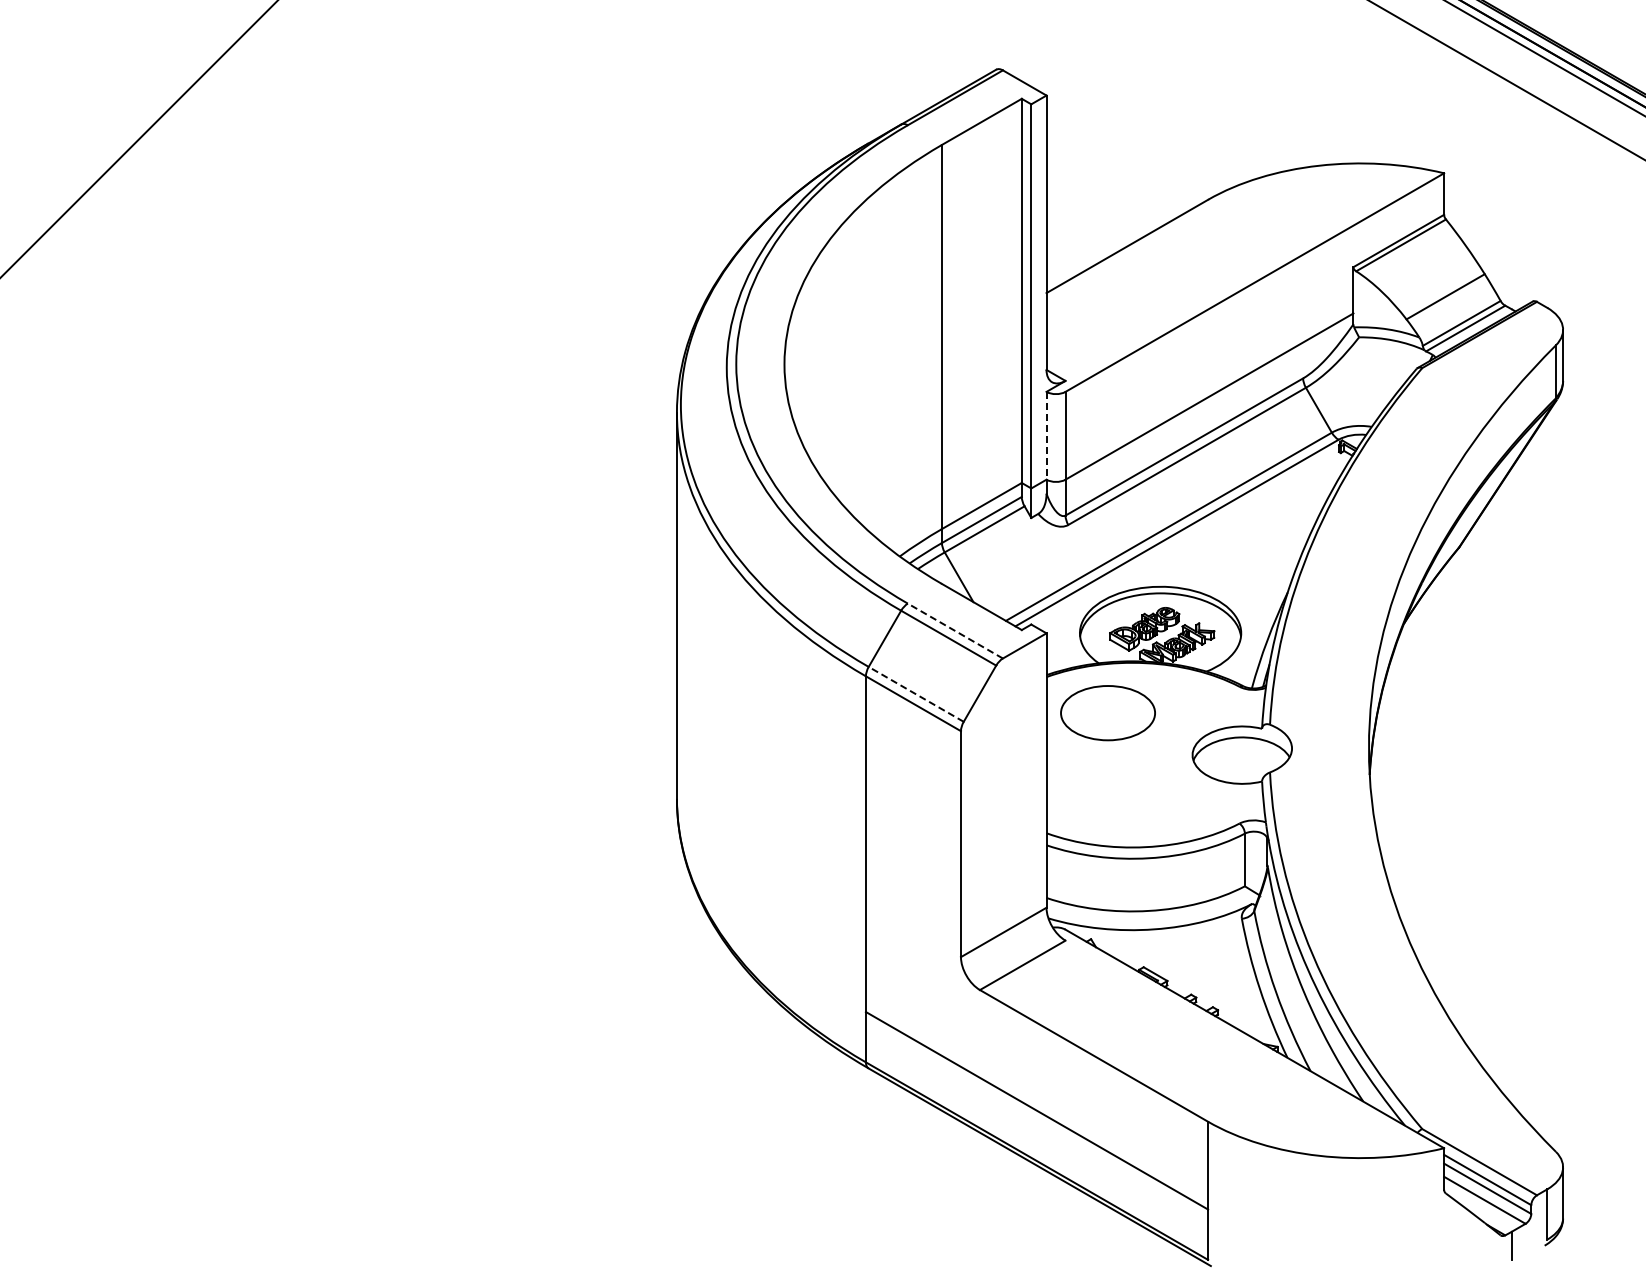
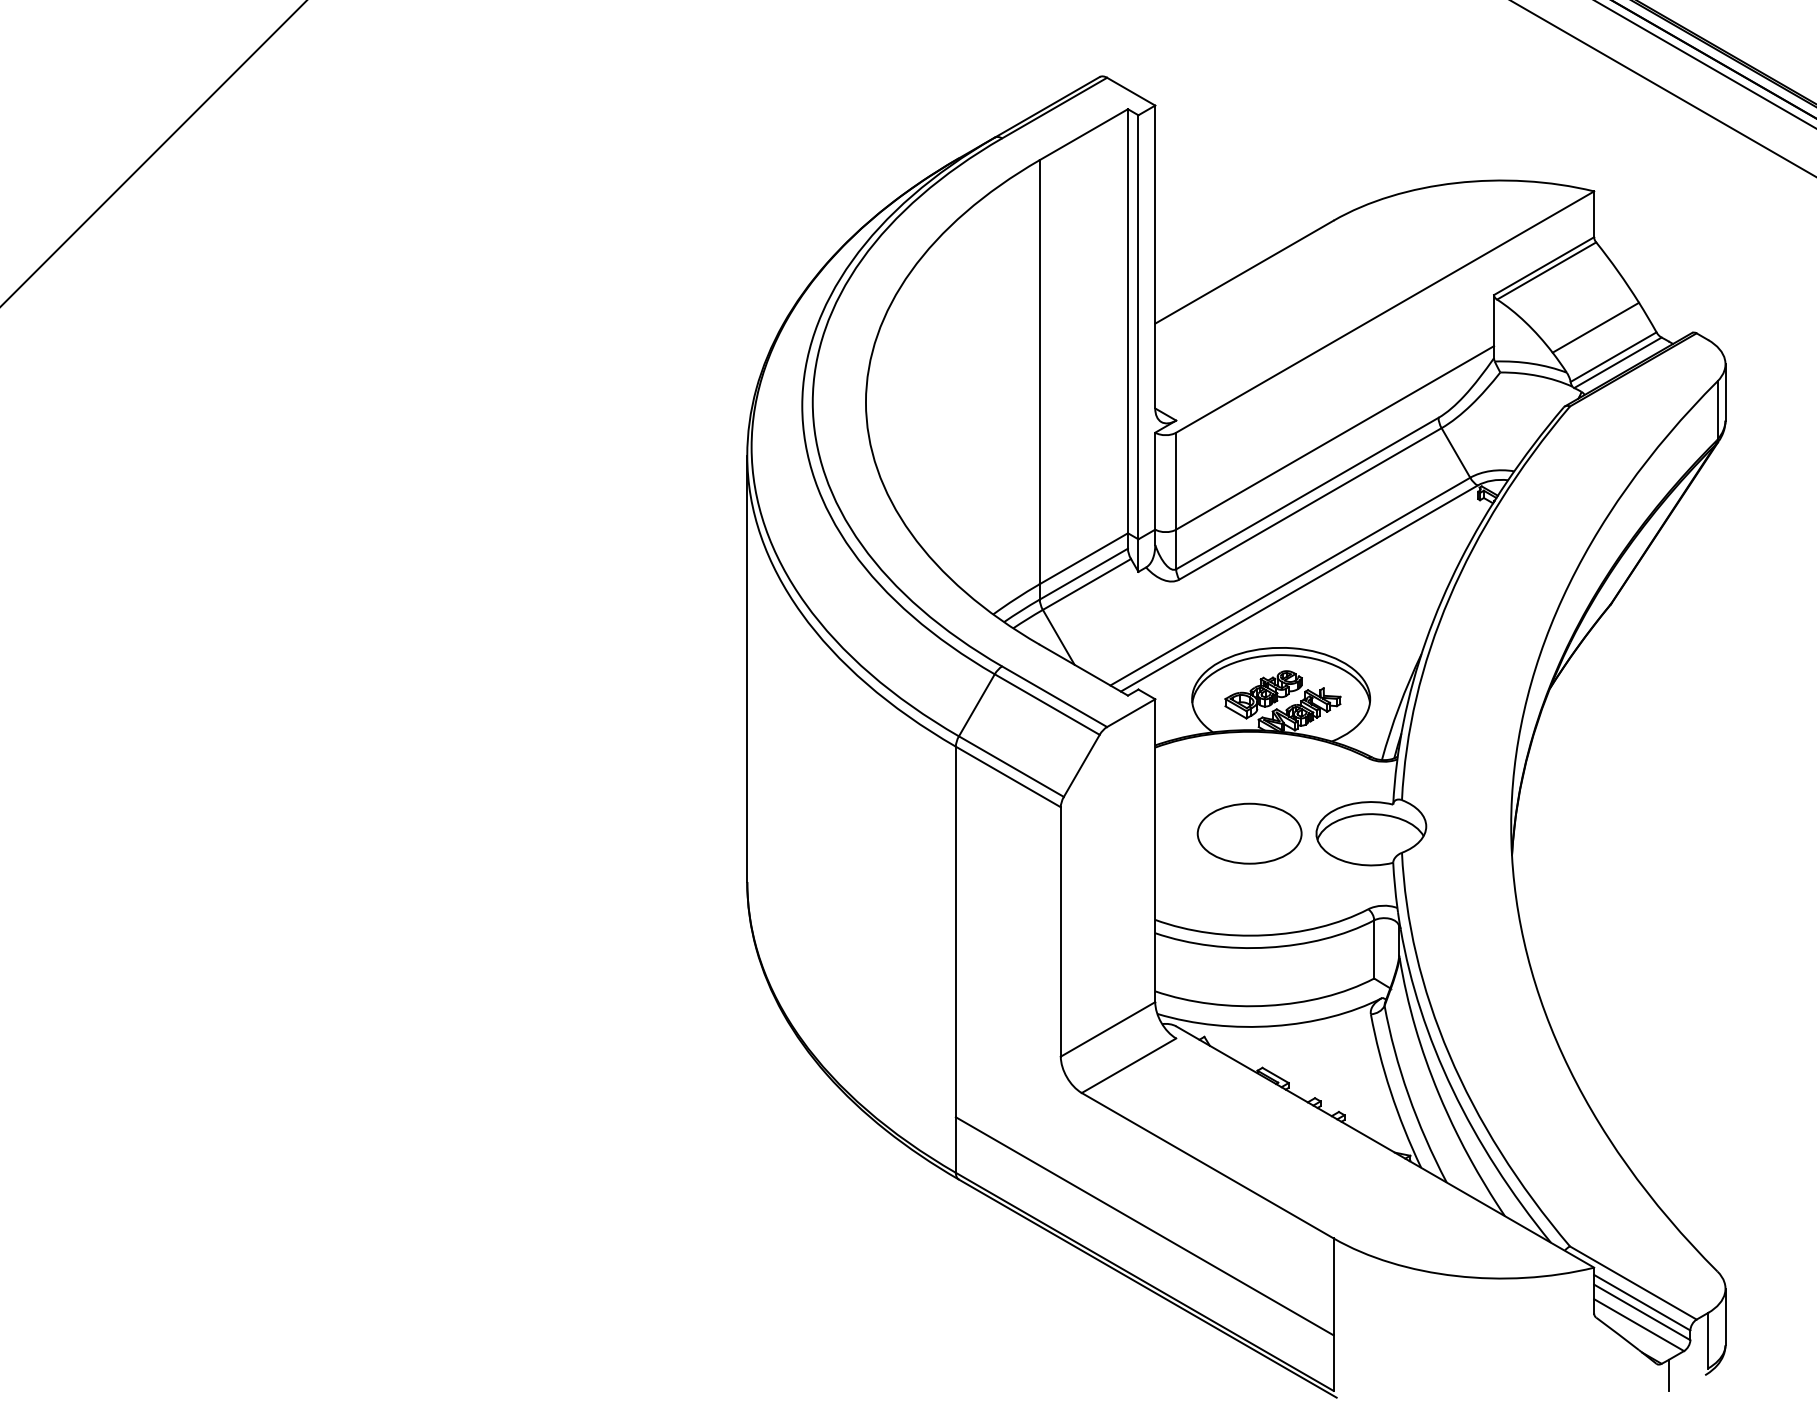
line: (1046, 435) -> (1155, 480), dashed -> solid
line: (955, 631) -> (1054, 697), dashed -> solid
line: (916, 694) -> (1011, 766), dashed -> solid
part: (1107, 713) -> (1249, 834), moved

